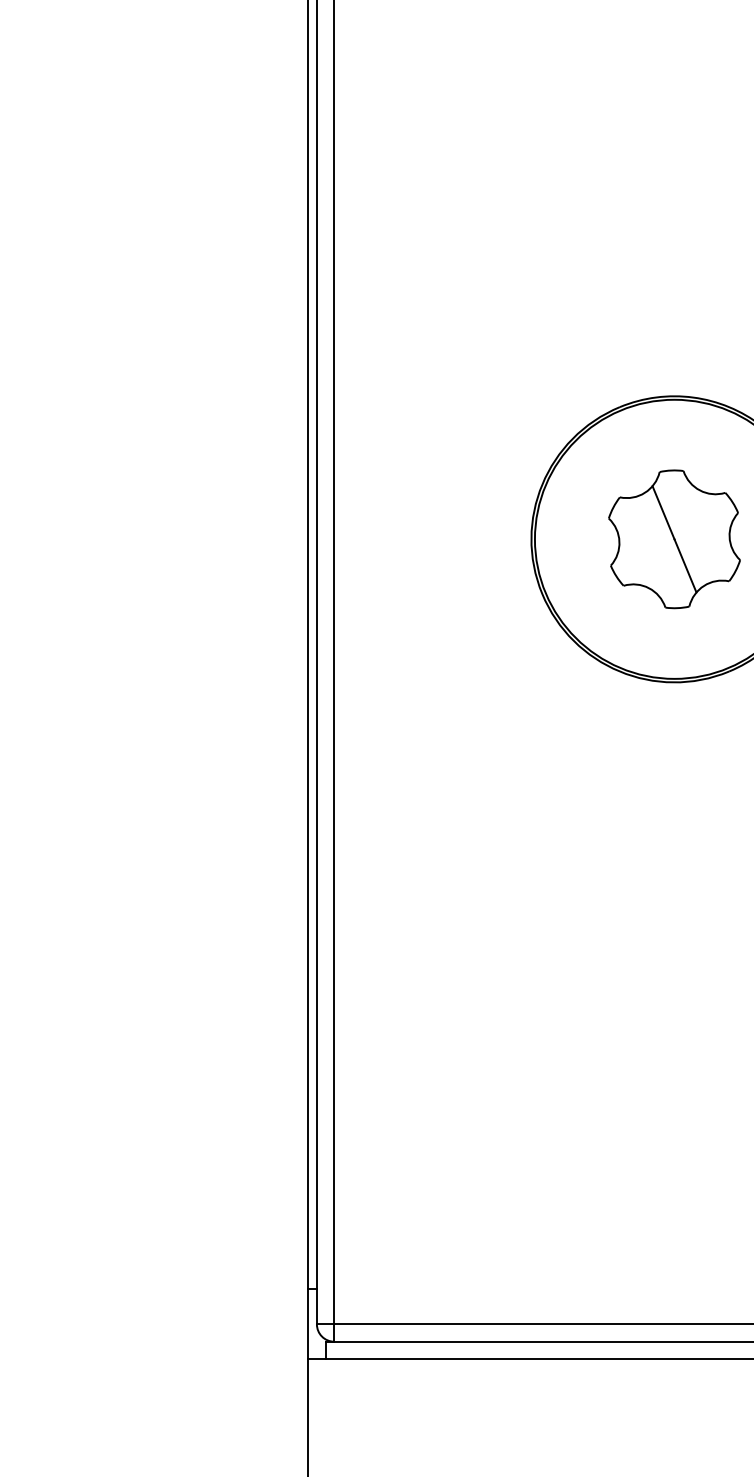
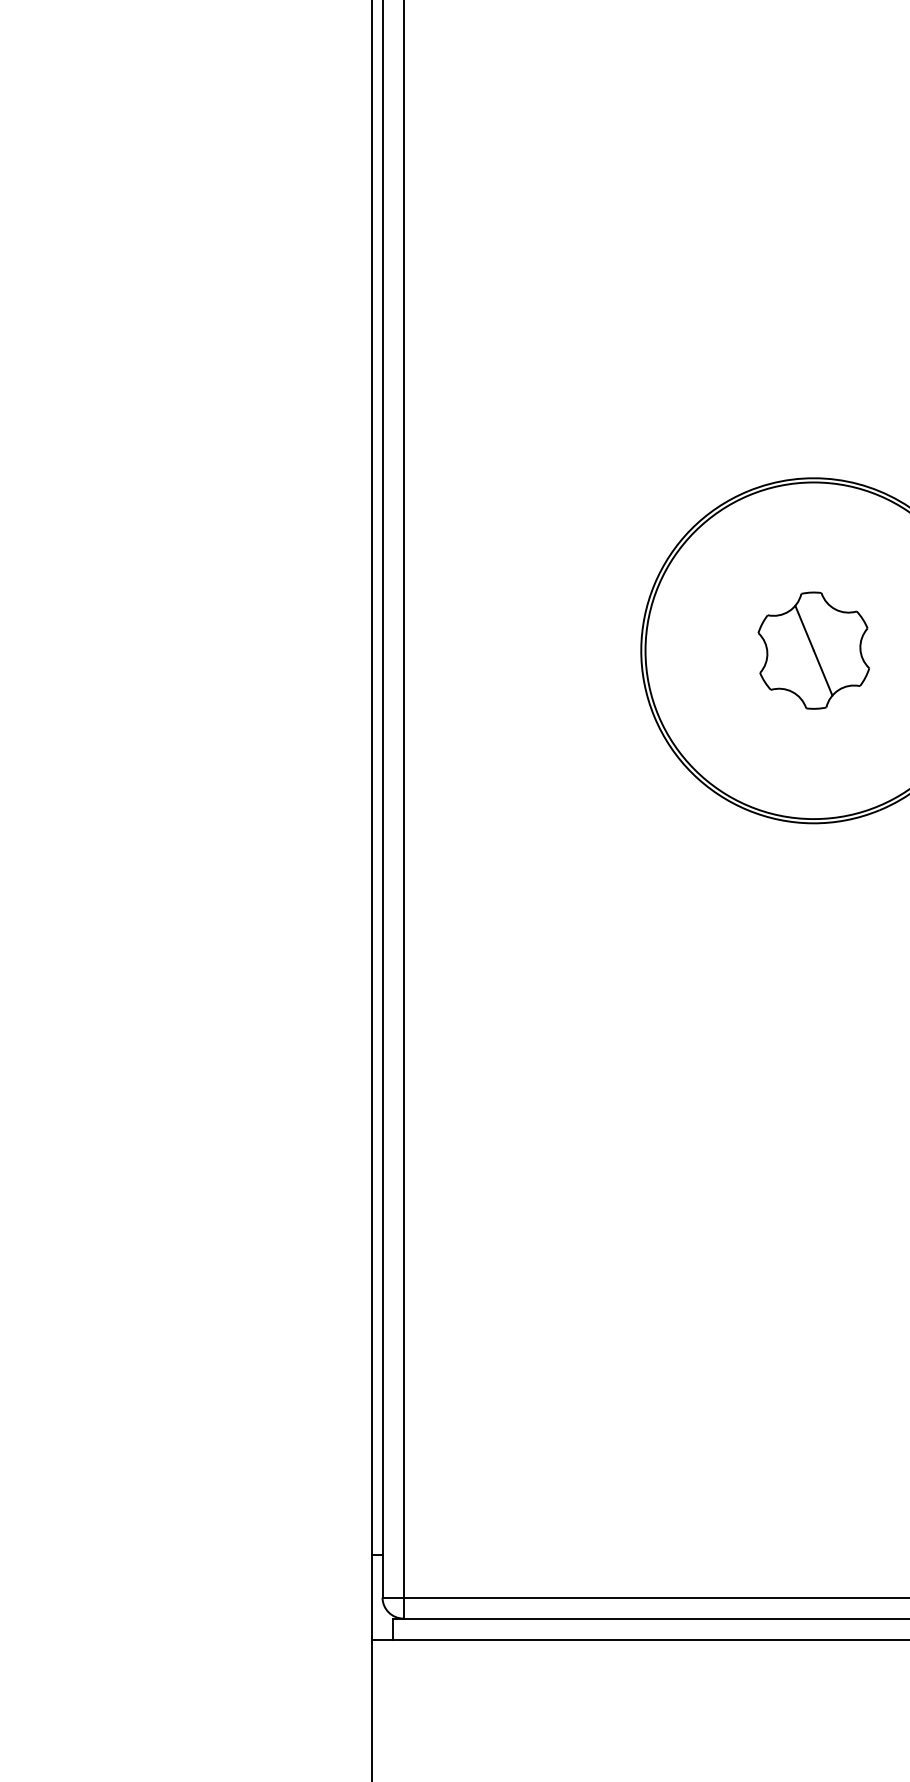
part: (674, 539) -> (813, 650), size x0.7

